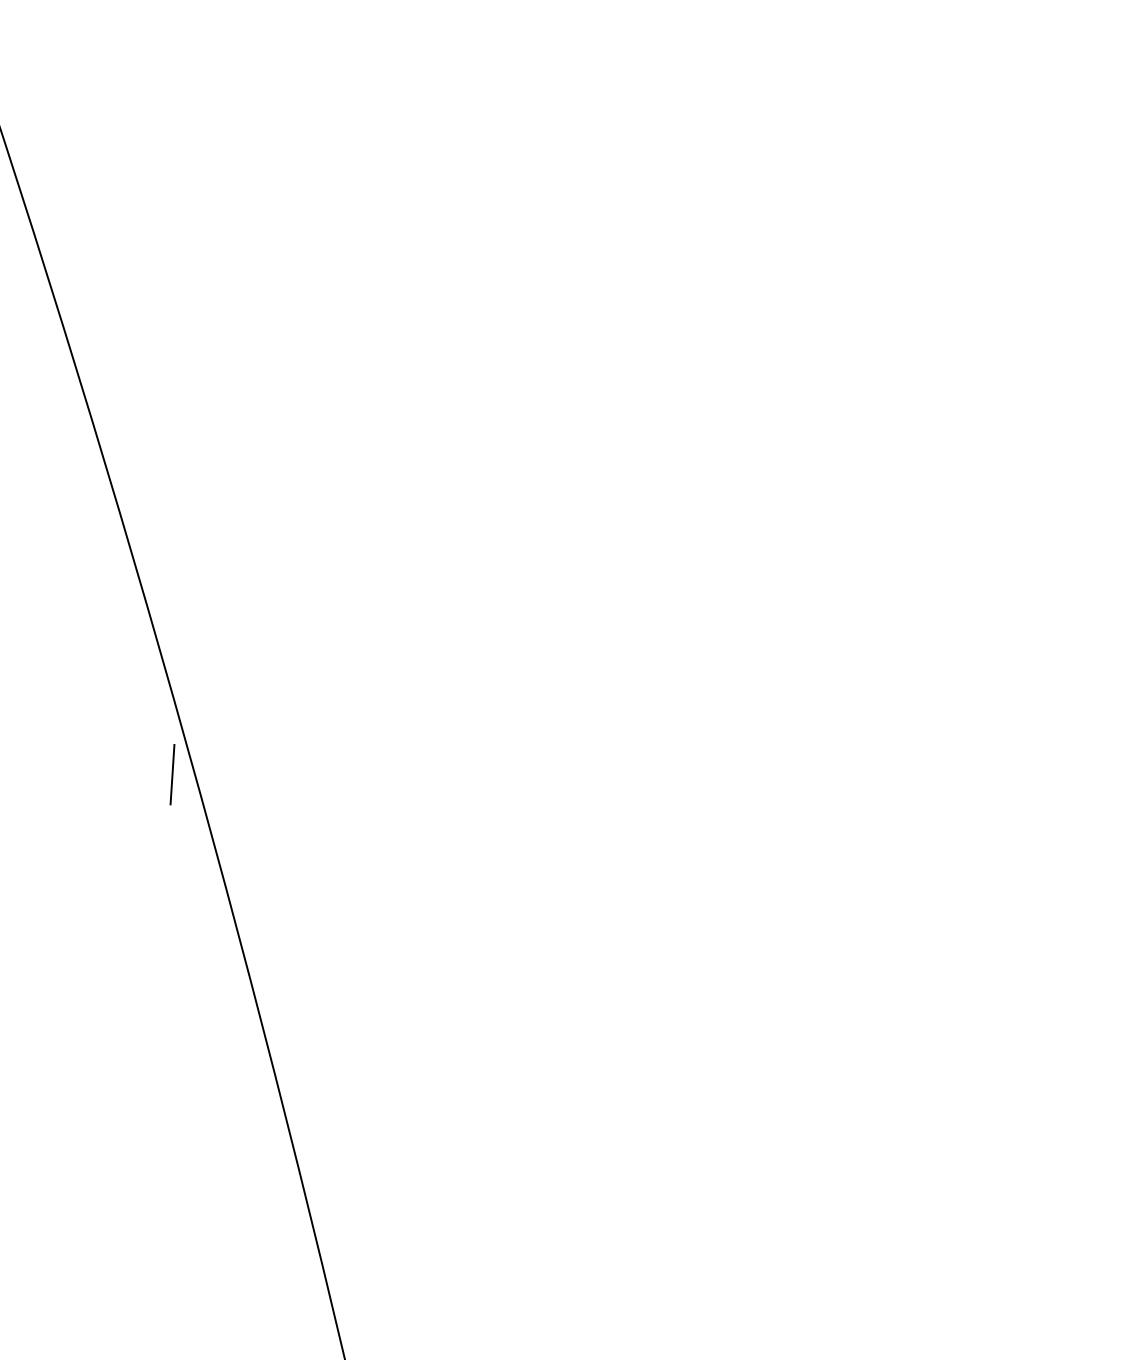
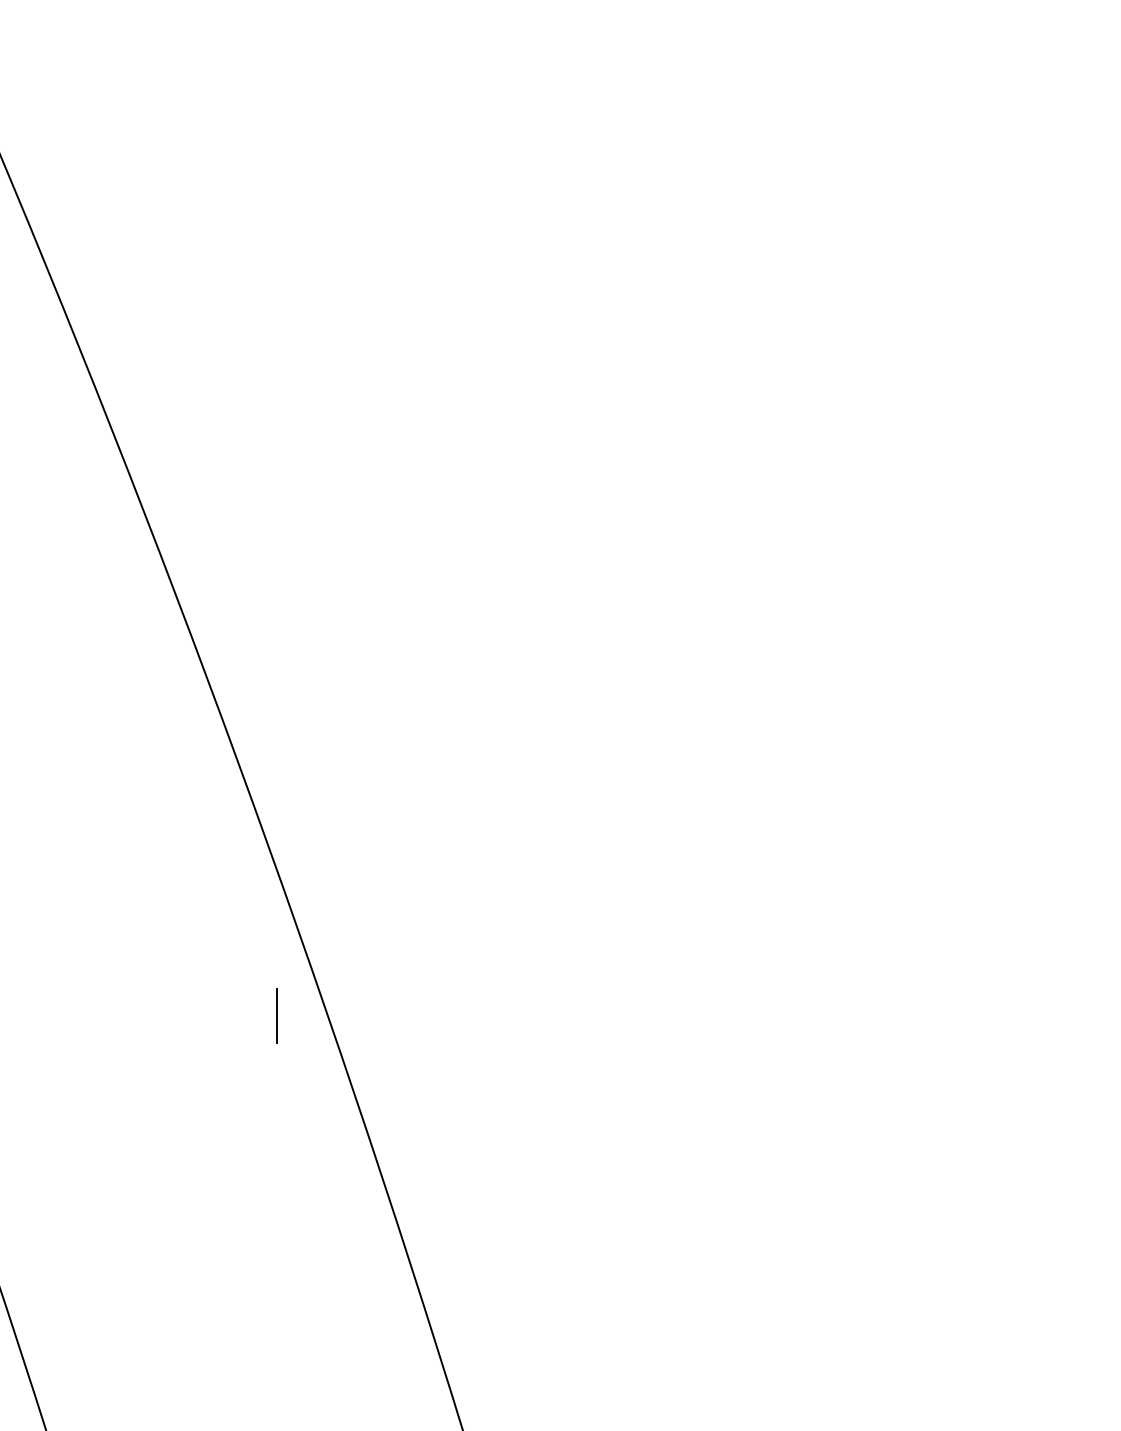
line: (171, 774) -> (276, 1015), moved

